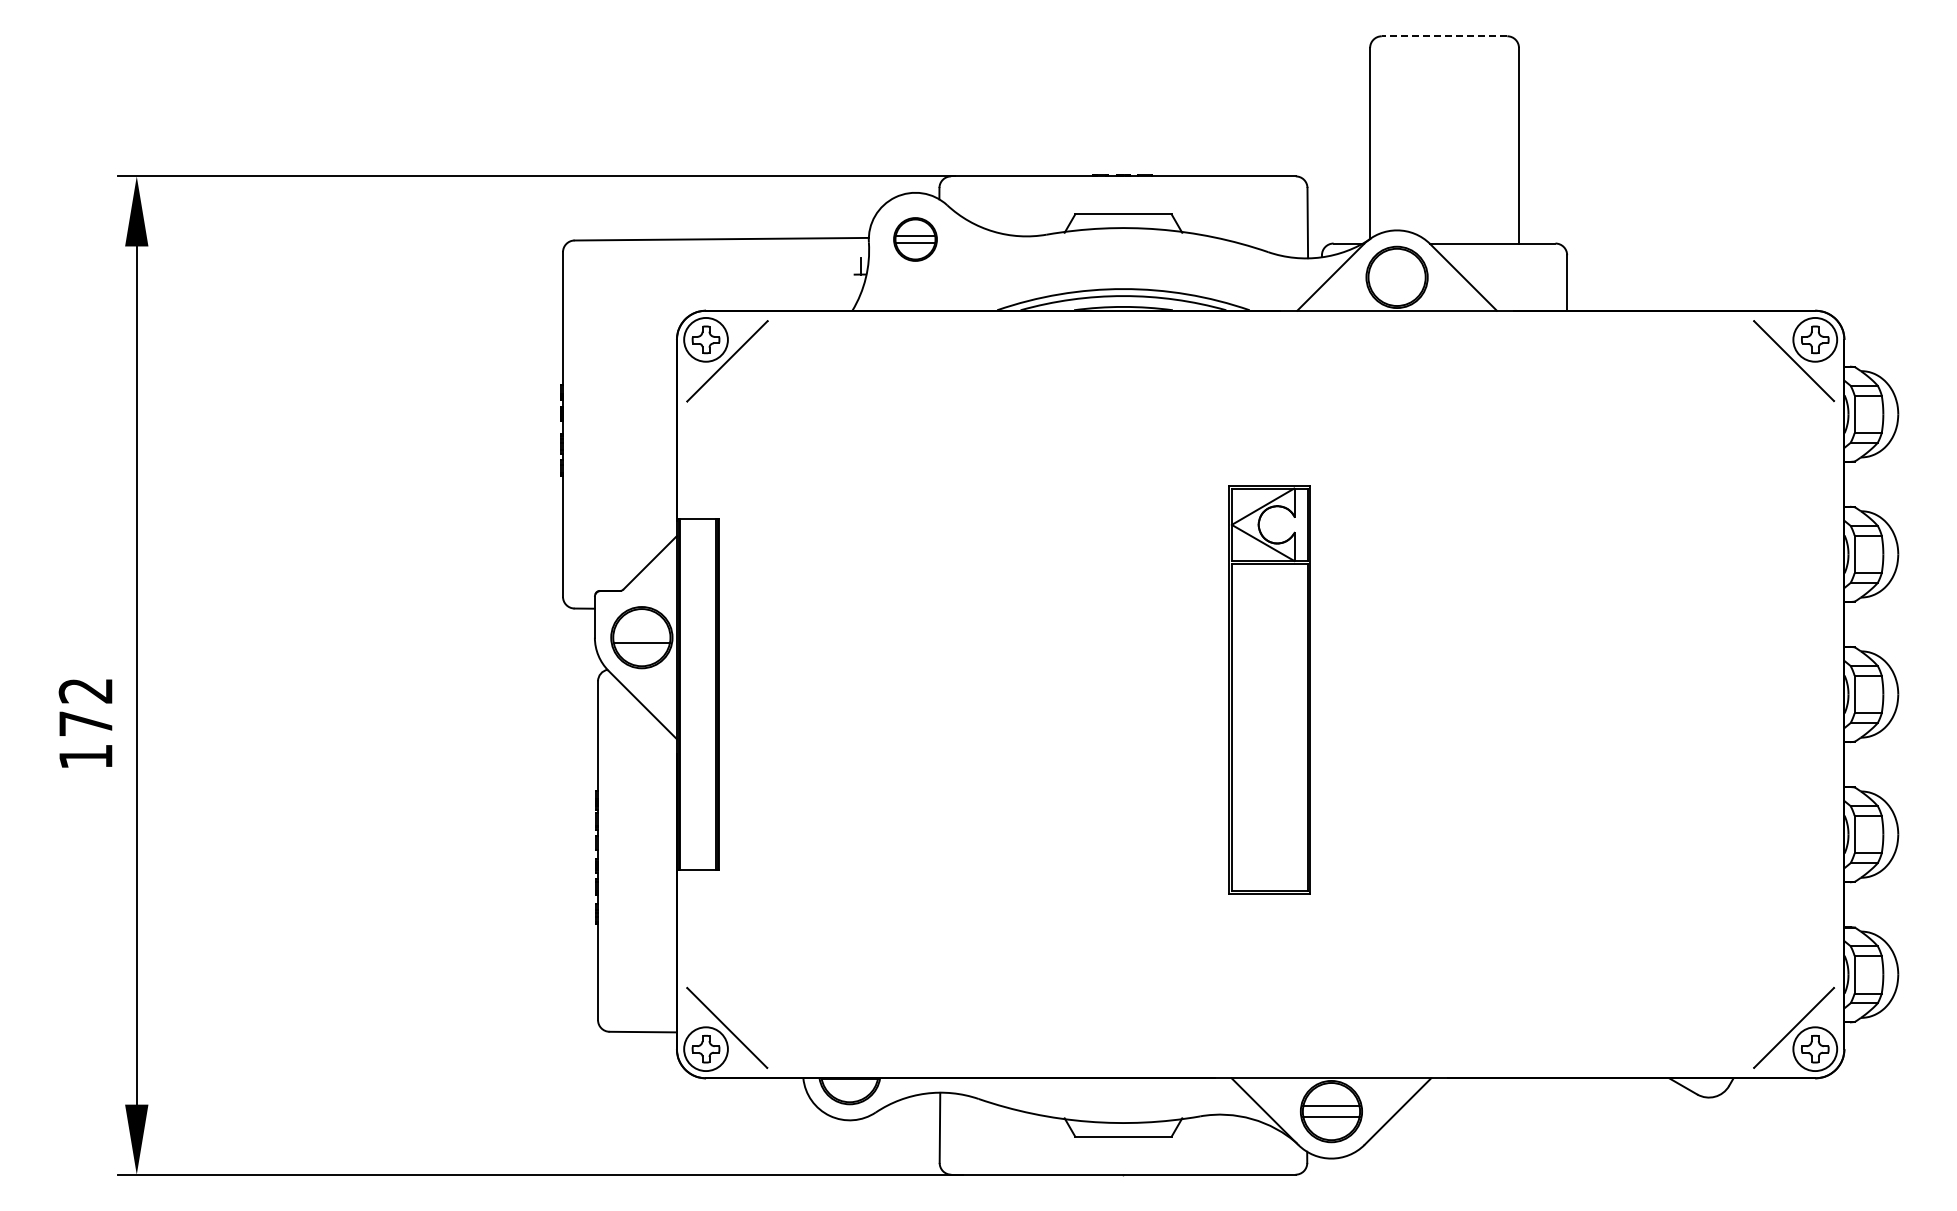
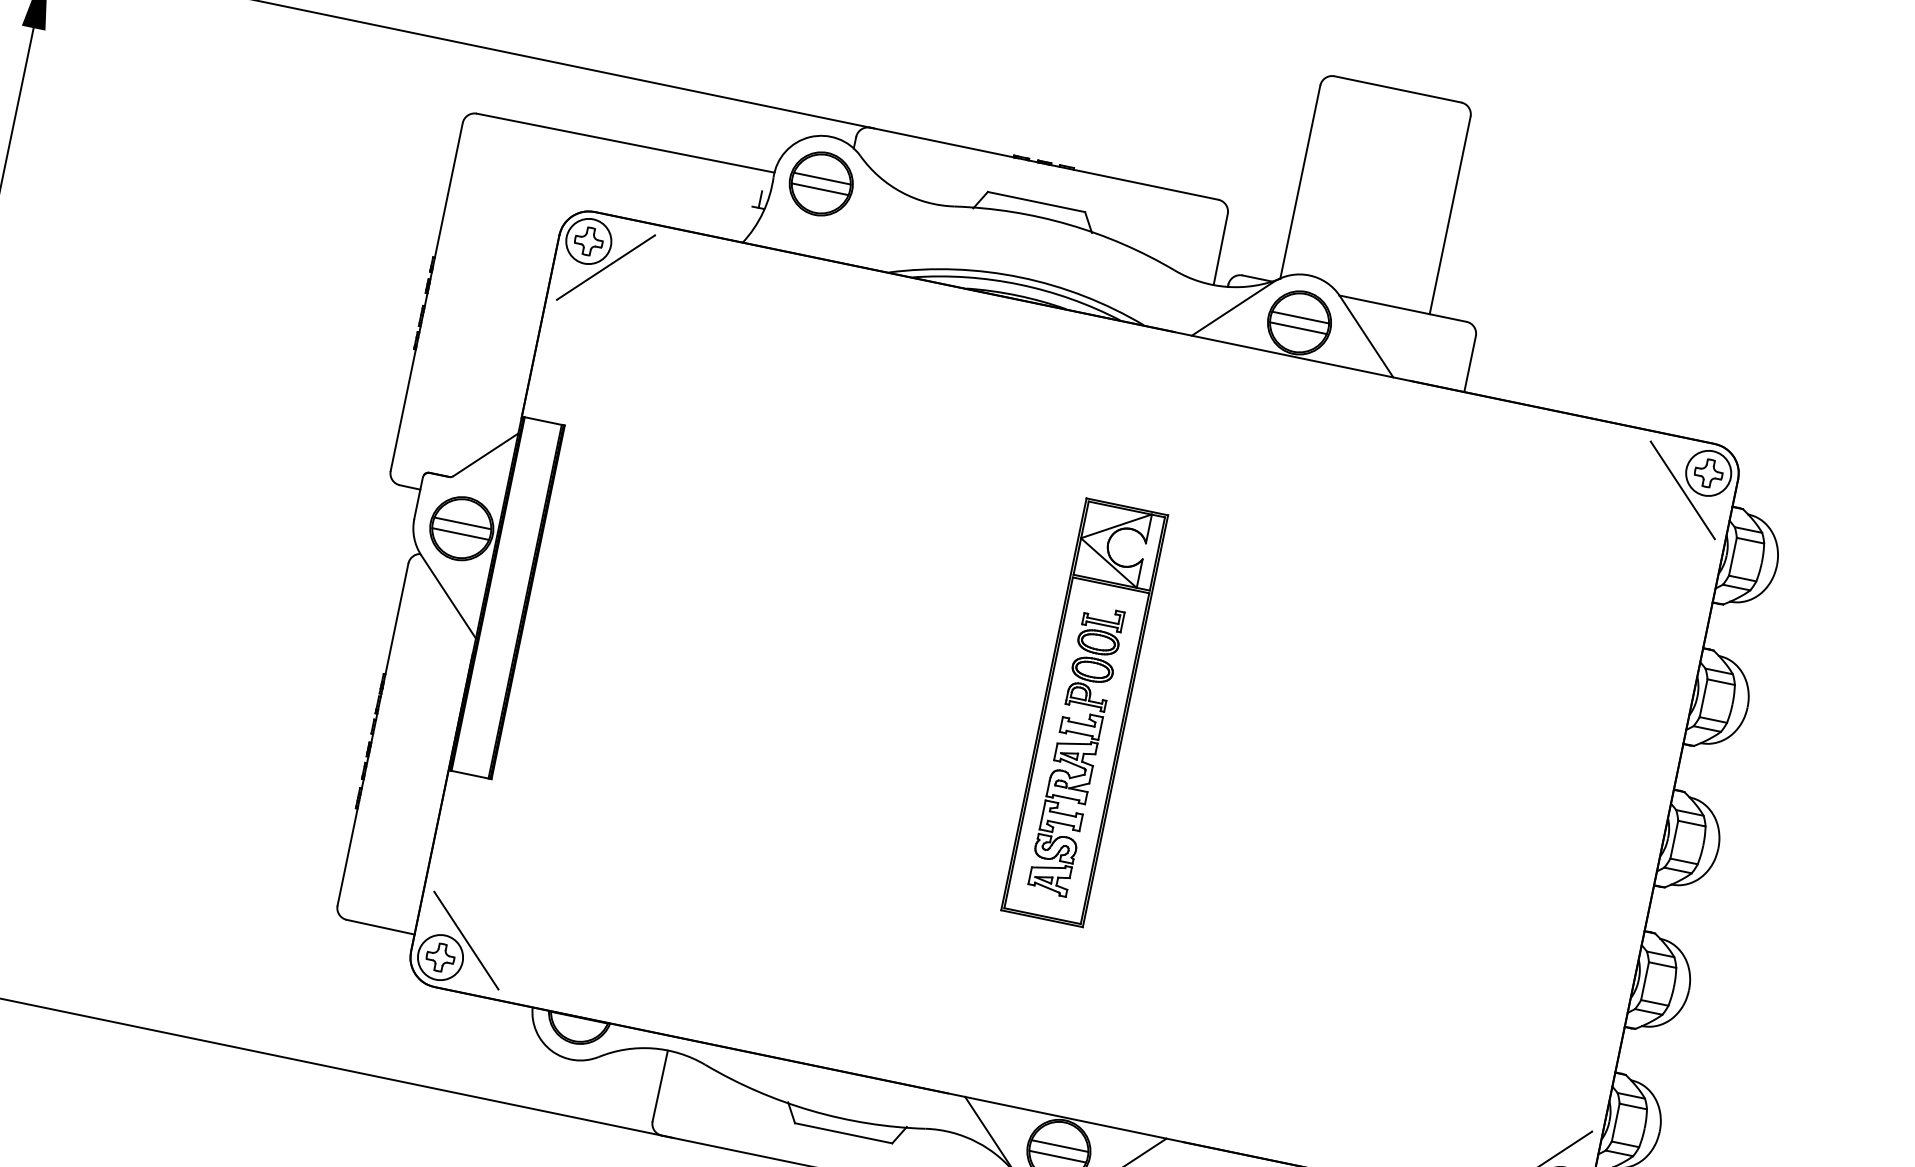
line: (1444, 36) -> (1397, 89), dashed -> solid
part: (915, 239) -> (821, 183), size x1.43
line: (1396, 272) -> (1299, 317), added
line: (1396, 282) -> (1297, 327), added
line: (641, 632) -> (462, 523), added
part: (1268, 727) -> (1075, 750), added

